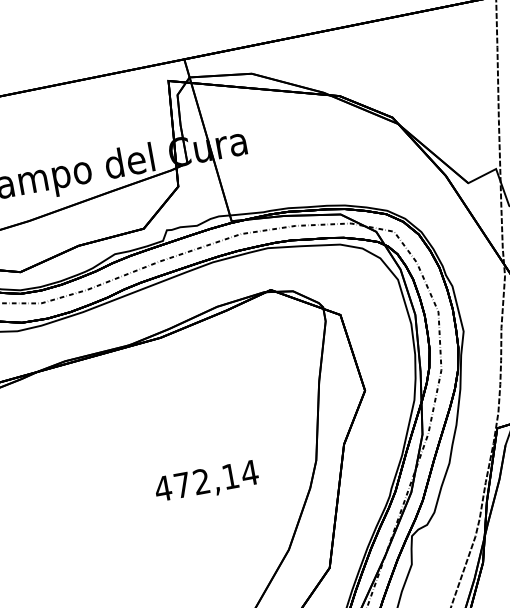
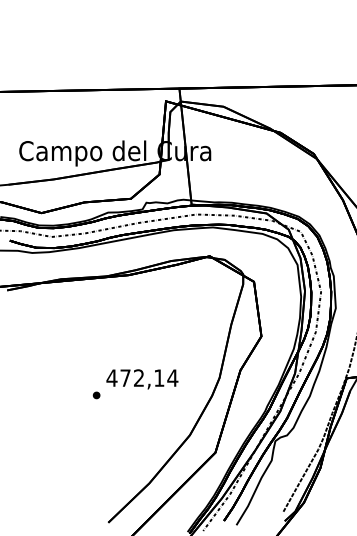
part: (145, 517) -> (96, 395), added

